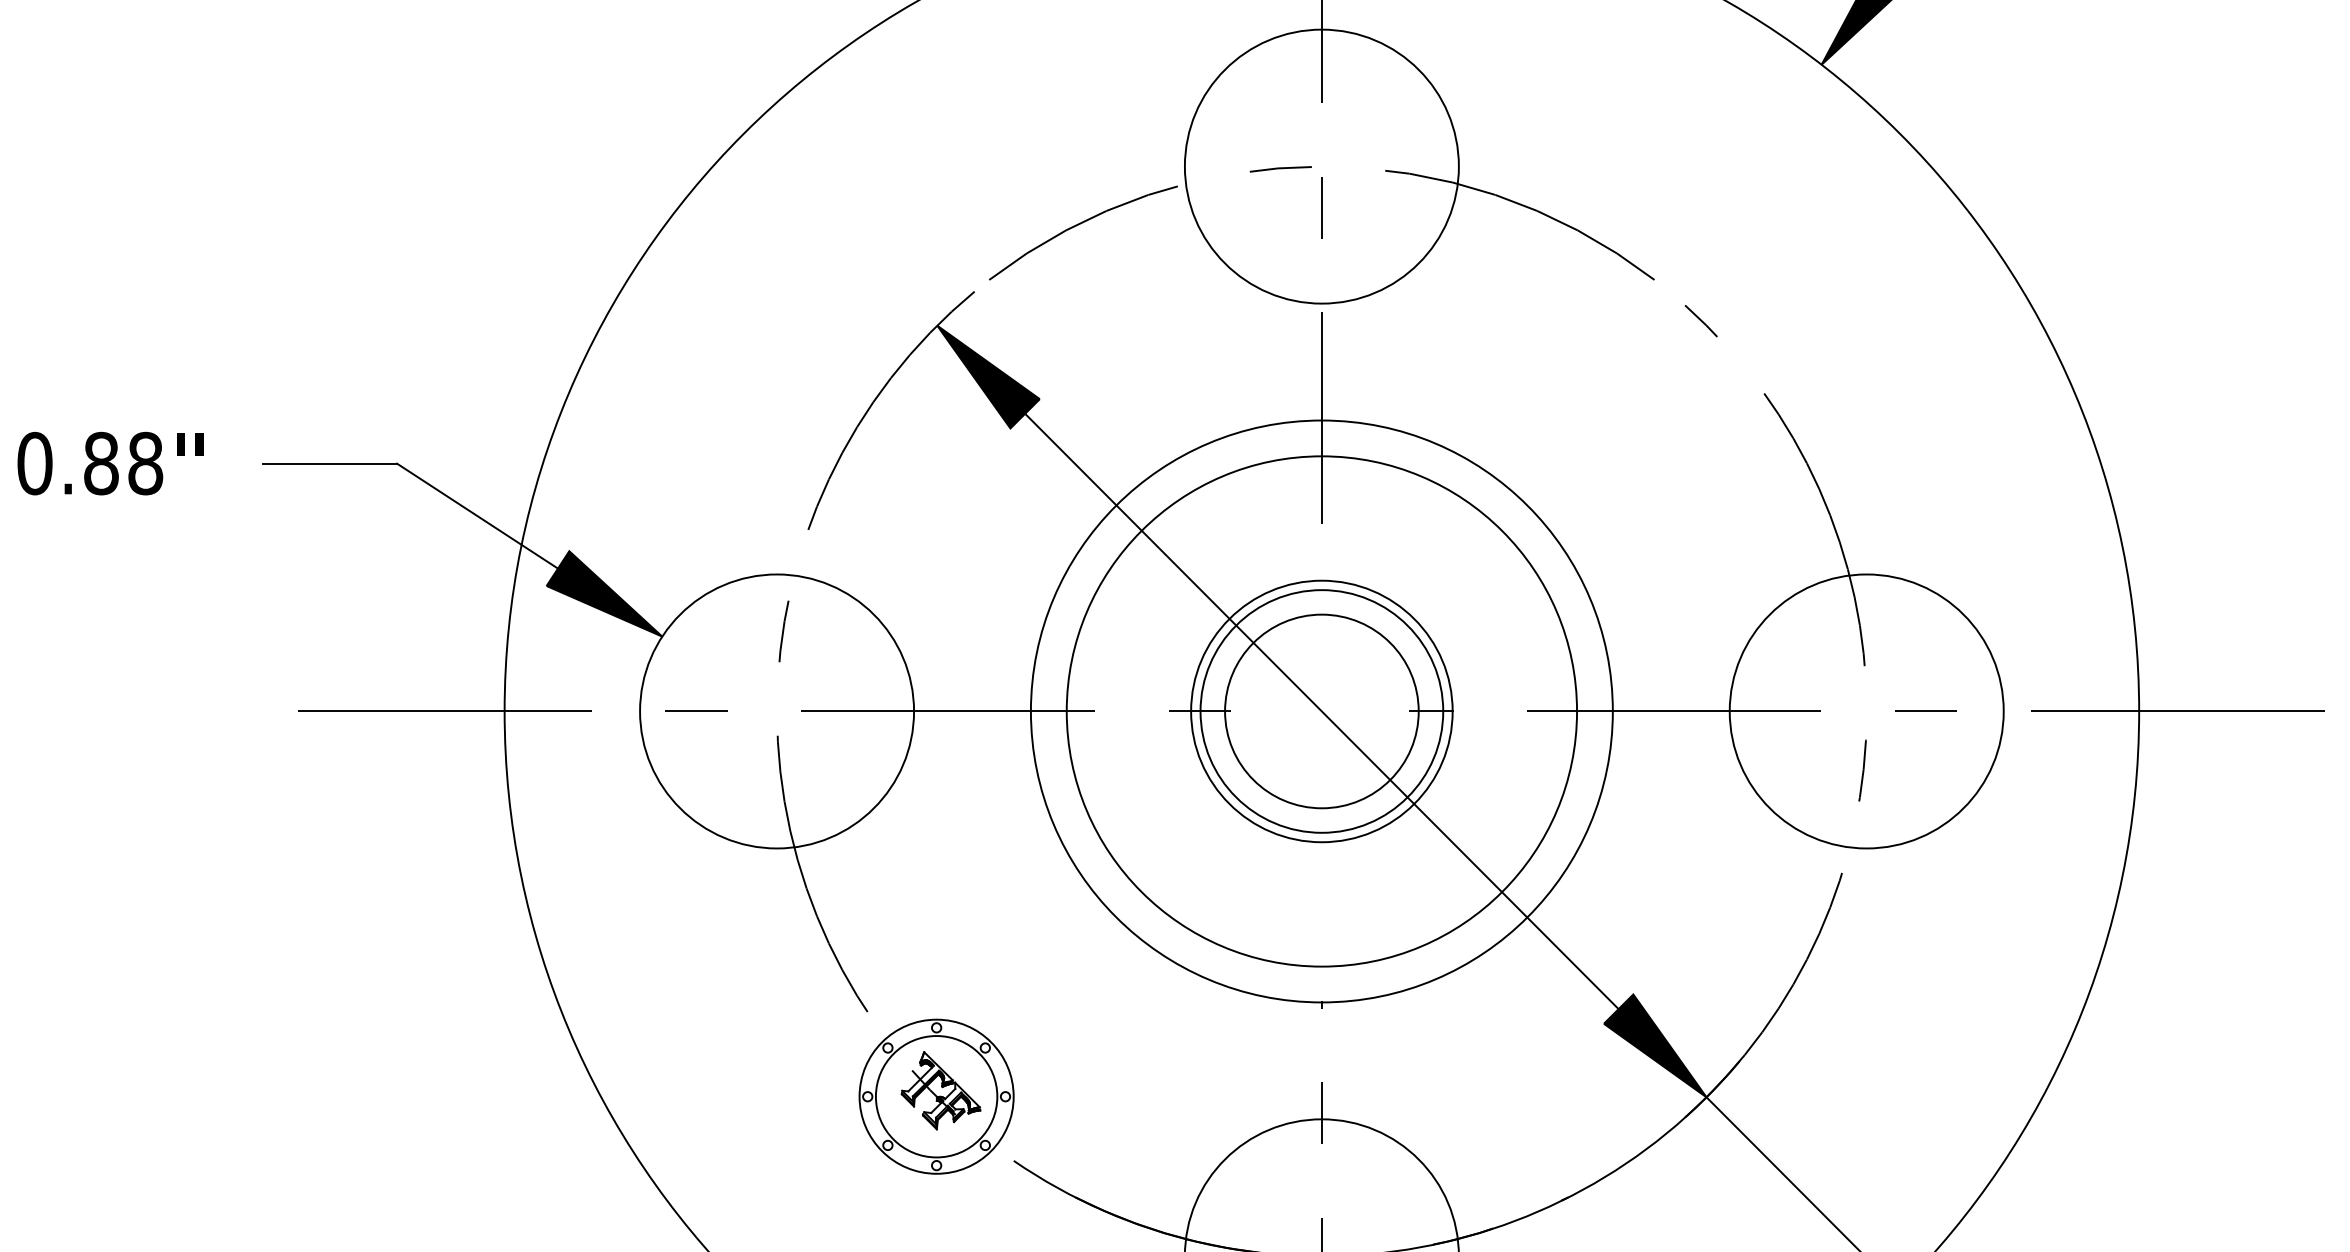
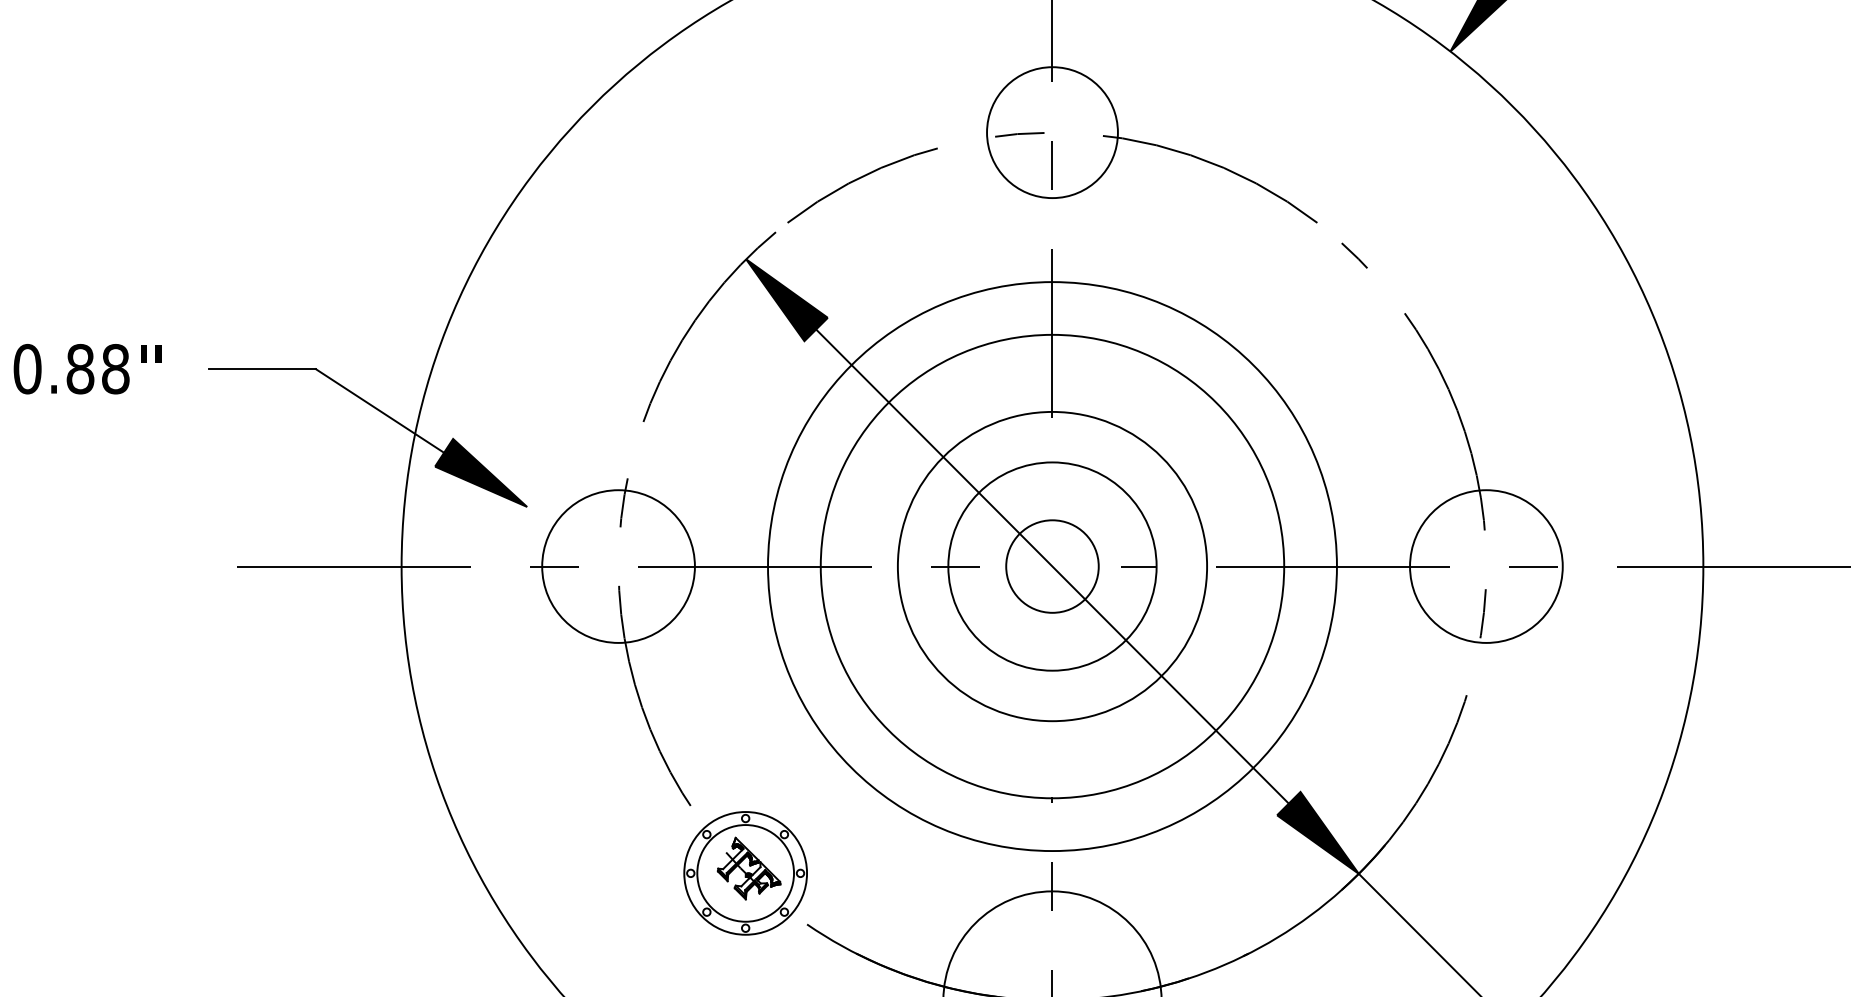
circle: (1321, 166) -> (1052, 132), size x0.6
circle: (777, 711) -> (618, 566), size x0.7
circle: (1321, 711) -> (1052, 566), size x0.6
circle: (1321, 711) -> (1052, 566), size x1.4
circle: (1321, 711) -> (1052, 566), size x1.6
circle: (1866, 711) -> (1486, 566), size x0.7

